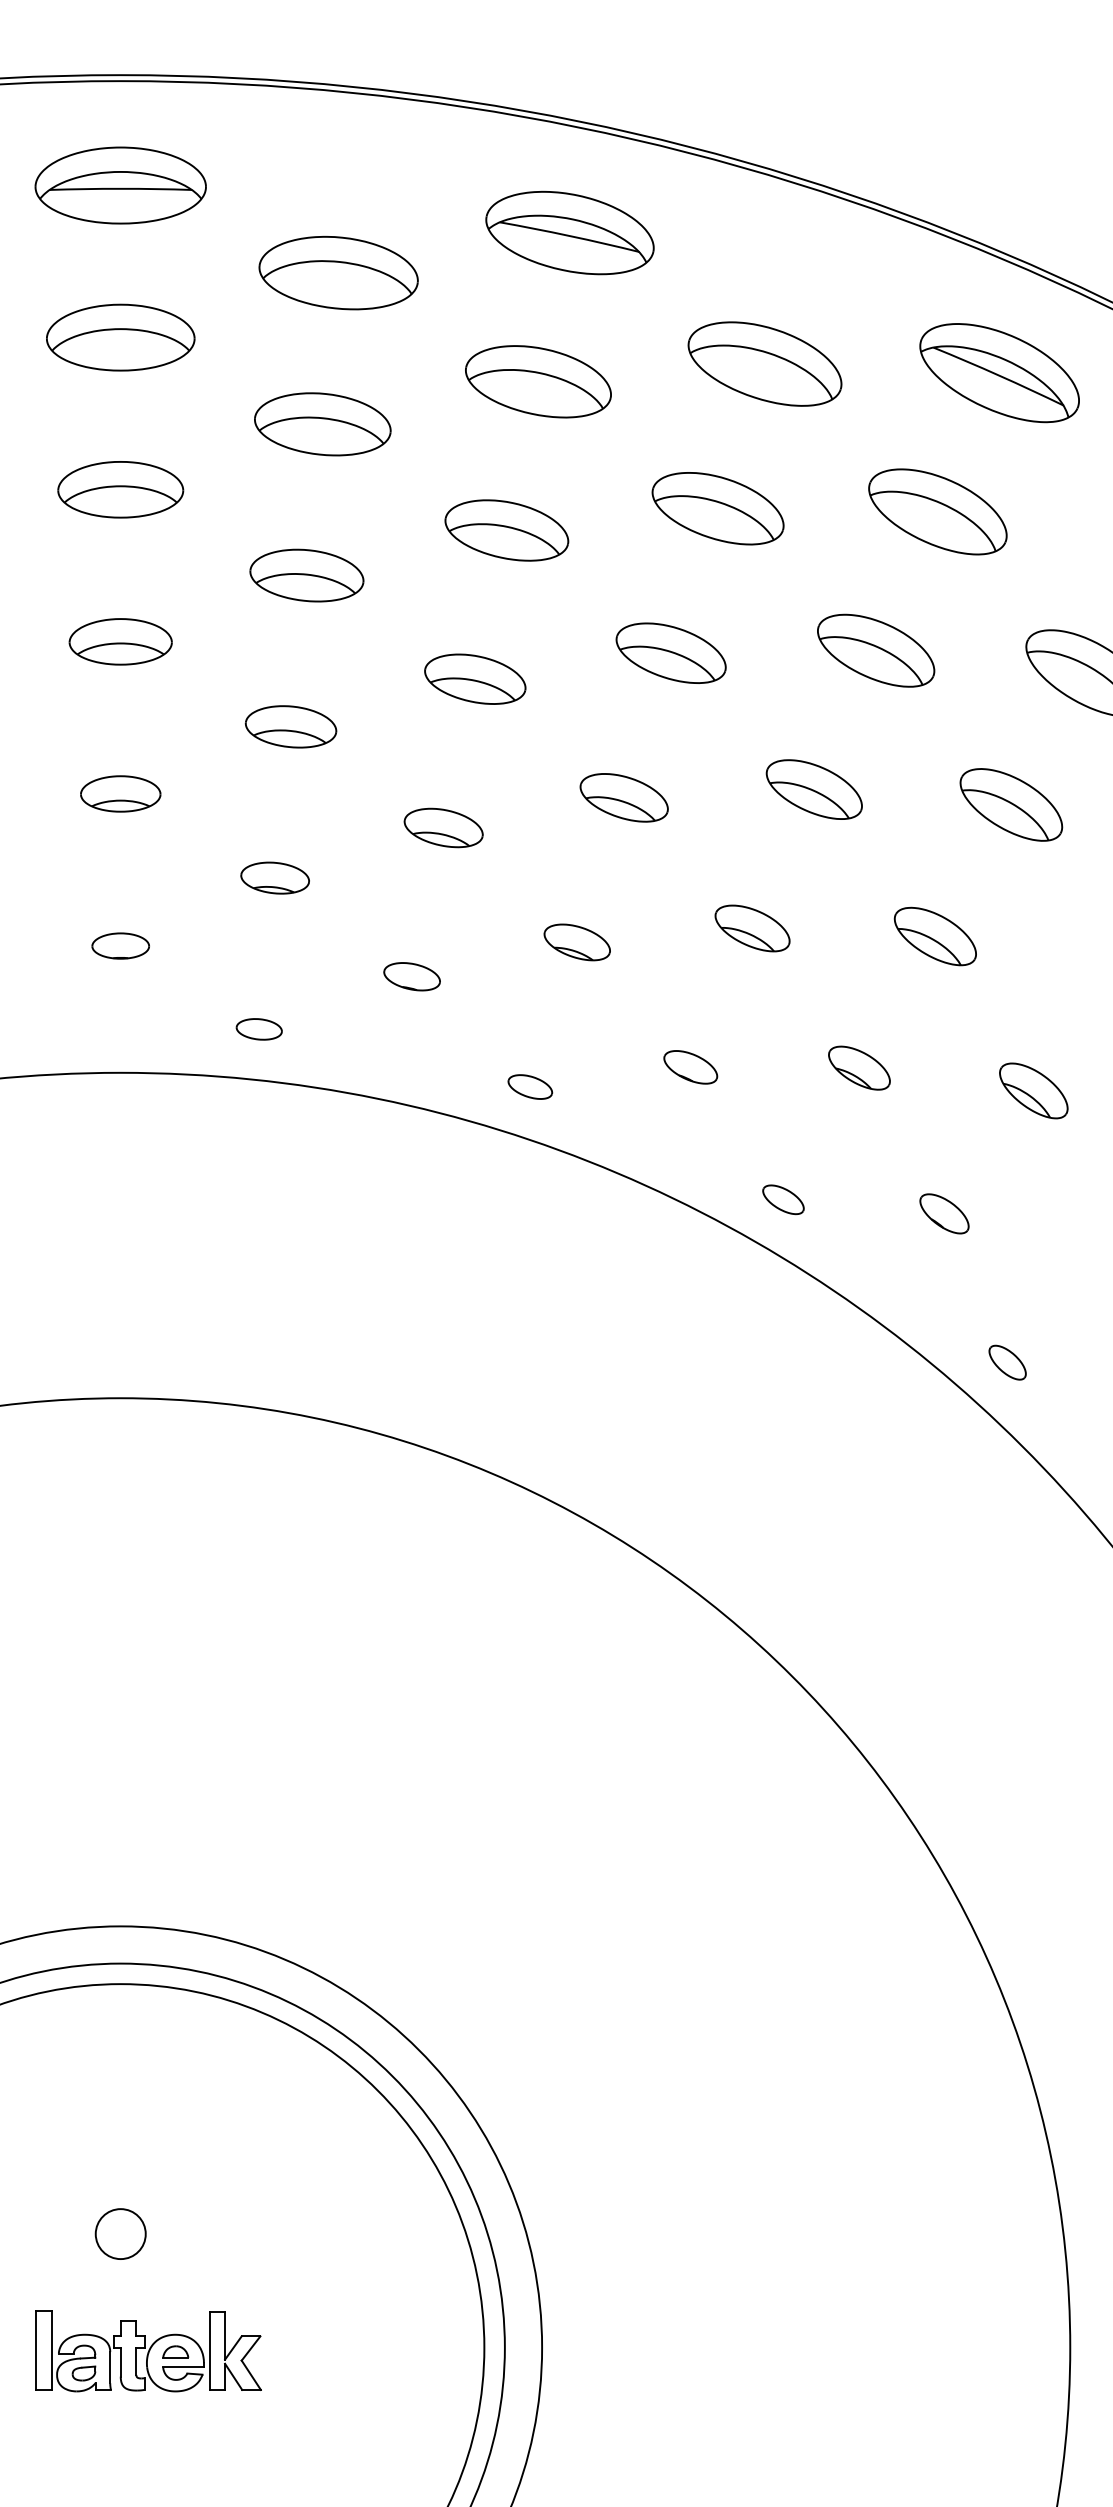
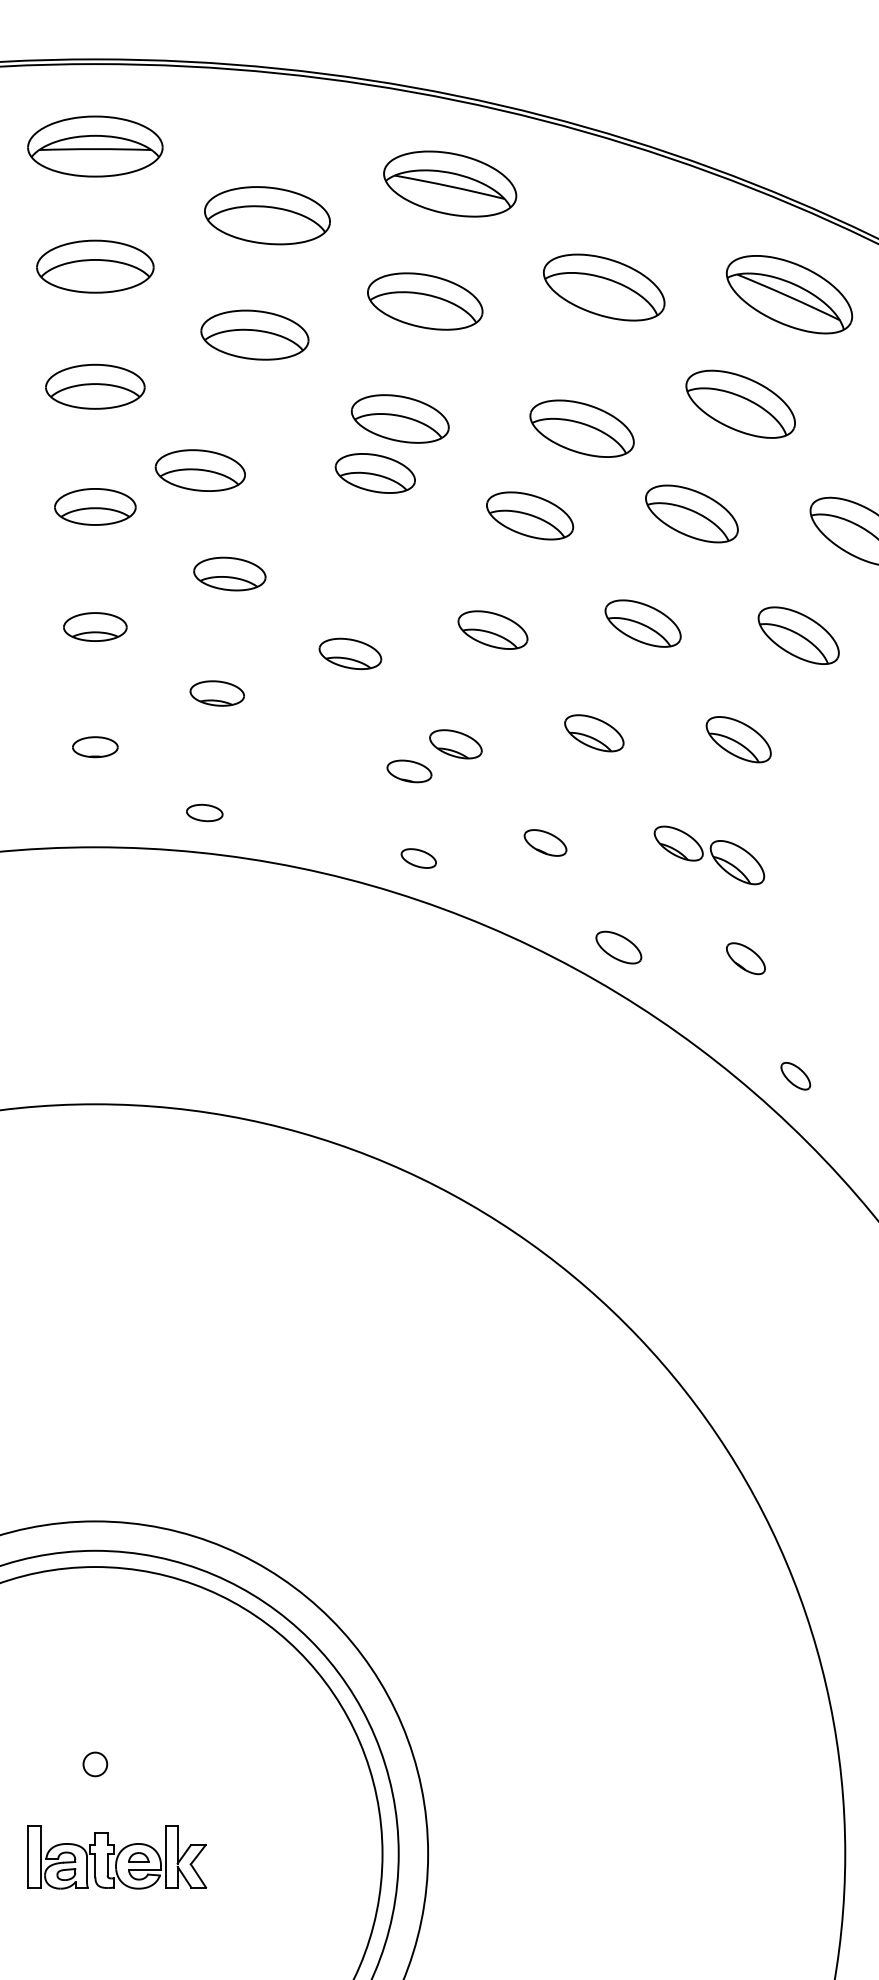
part: (717, 508) -> (581, 428), moved
part: (305, 575) -> (199, 470), moved
part: (474, 679) -> (374, 473), moved
part: (412, 976) -> (409, 771), moved
part: (1033, 1090) -> (737, 862), moved
part: (783, 1199) -> (618, 947), size x1.4
circle: (120, 2234) -> (95, 1764), size x0.6

